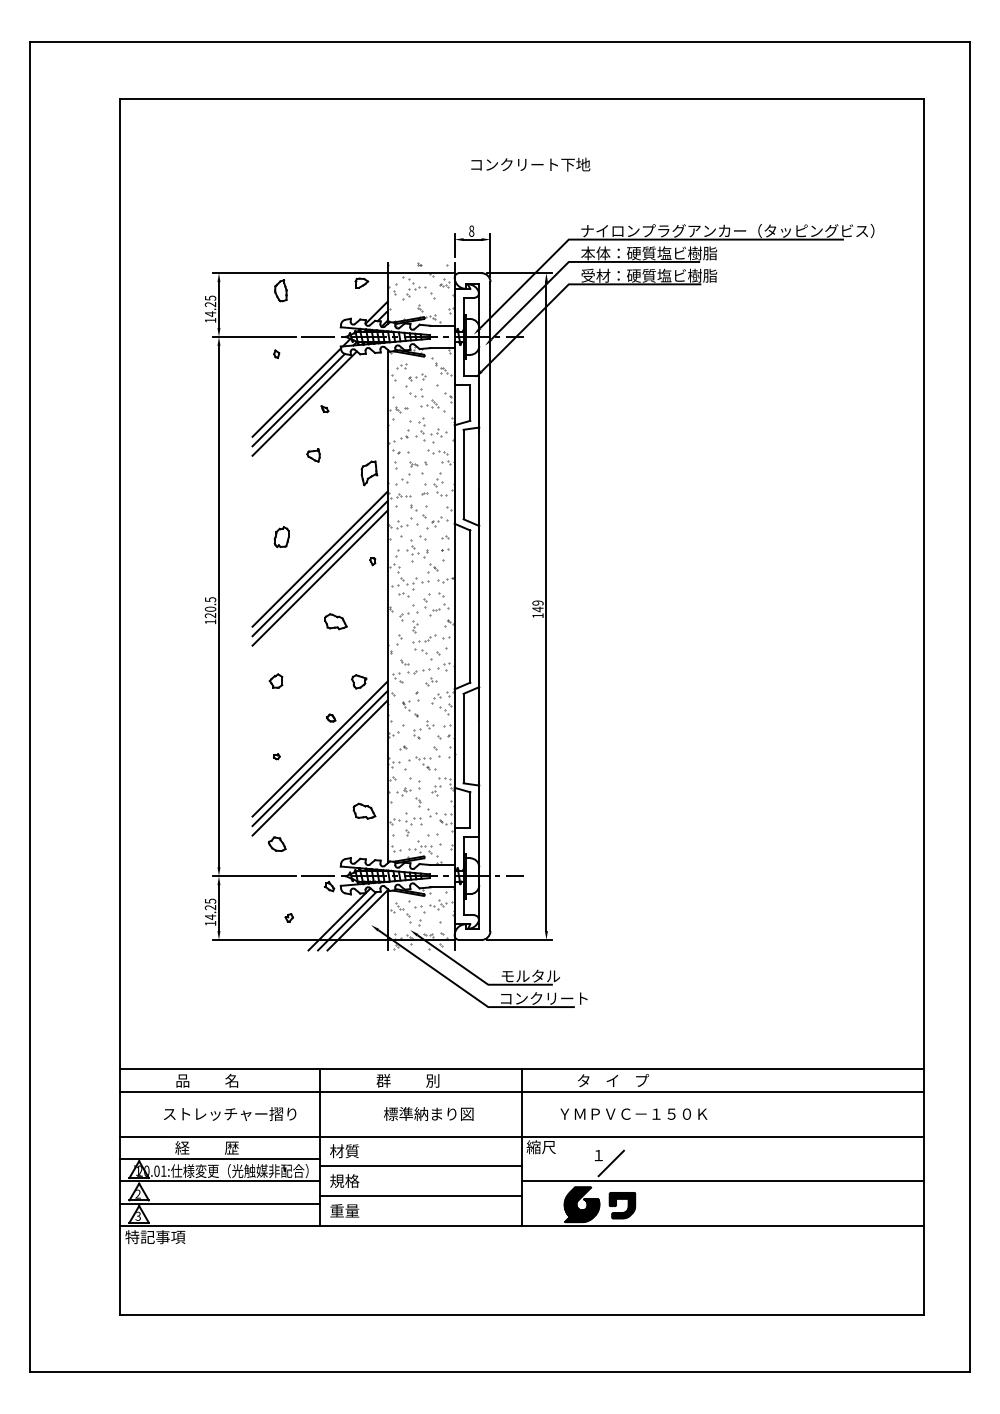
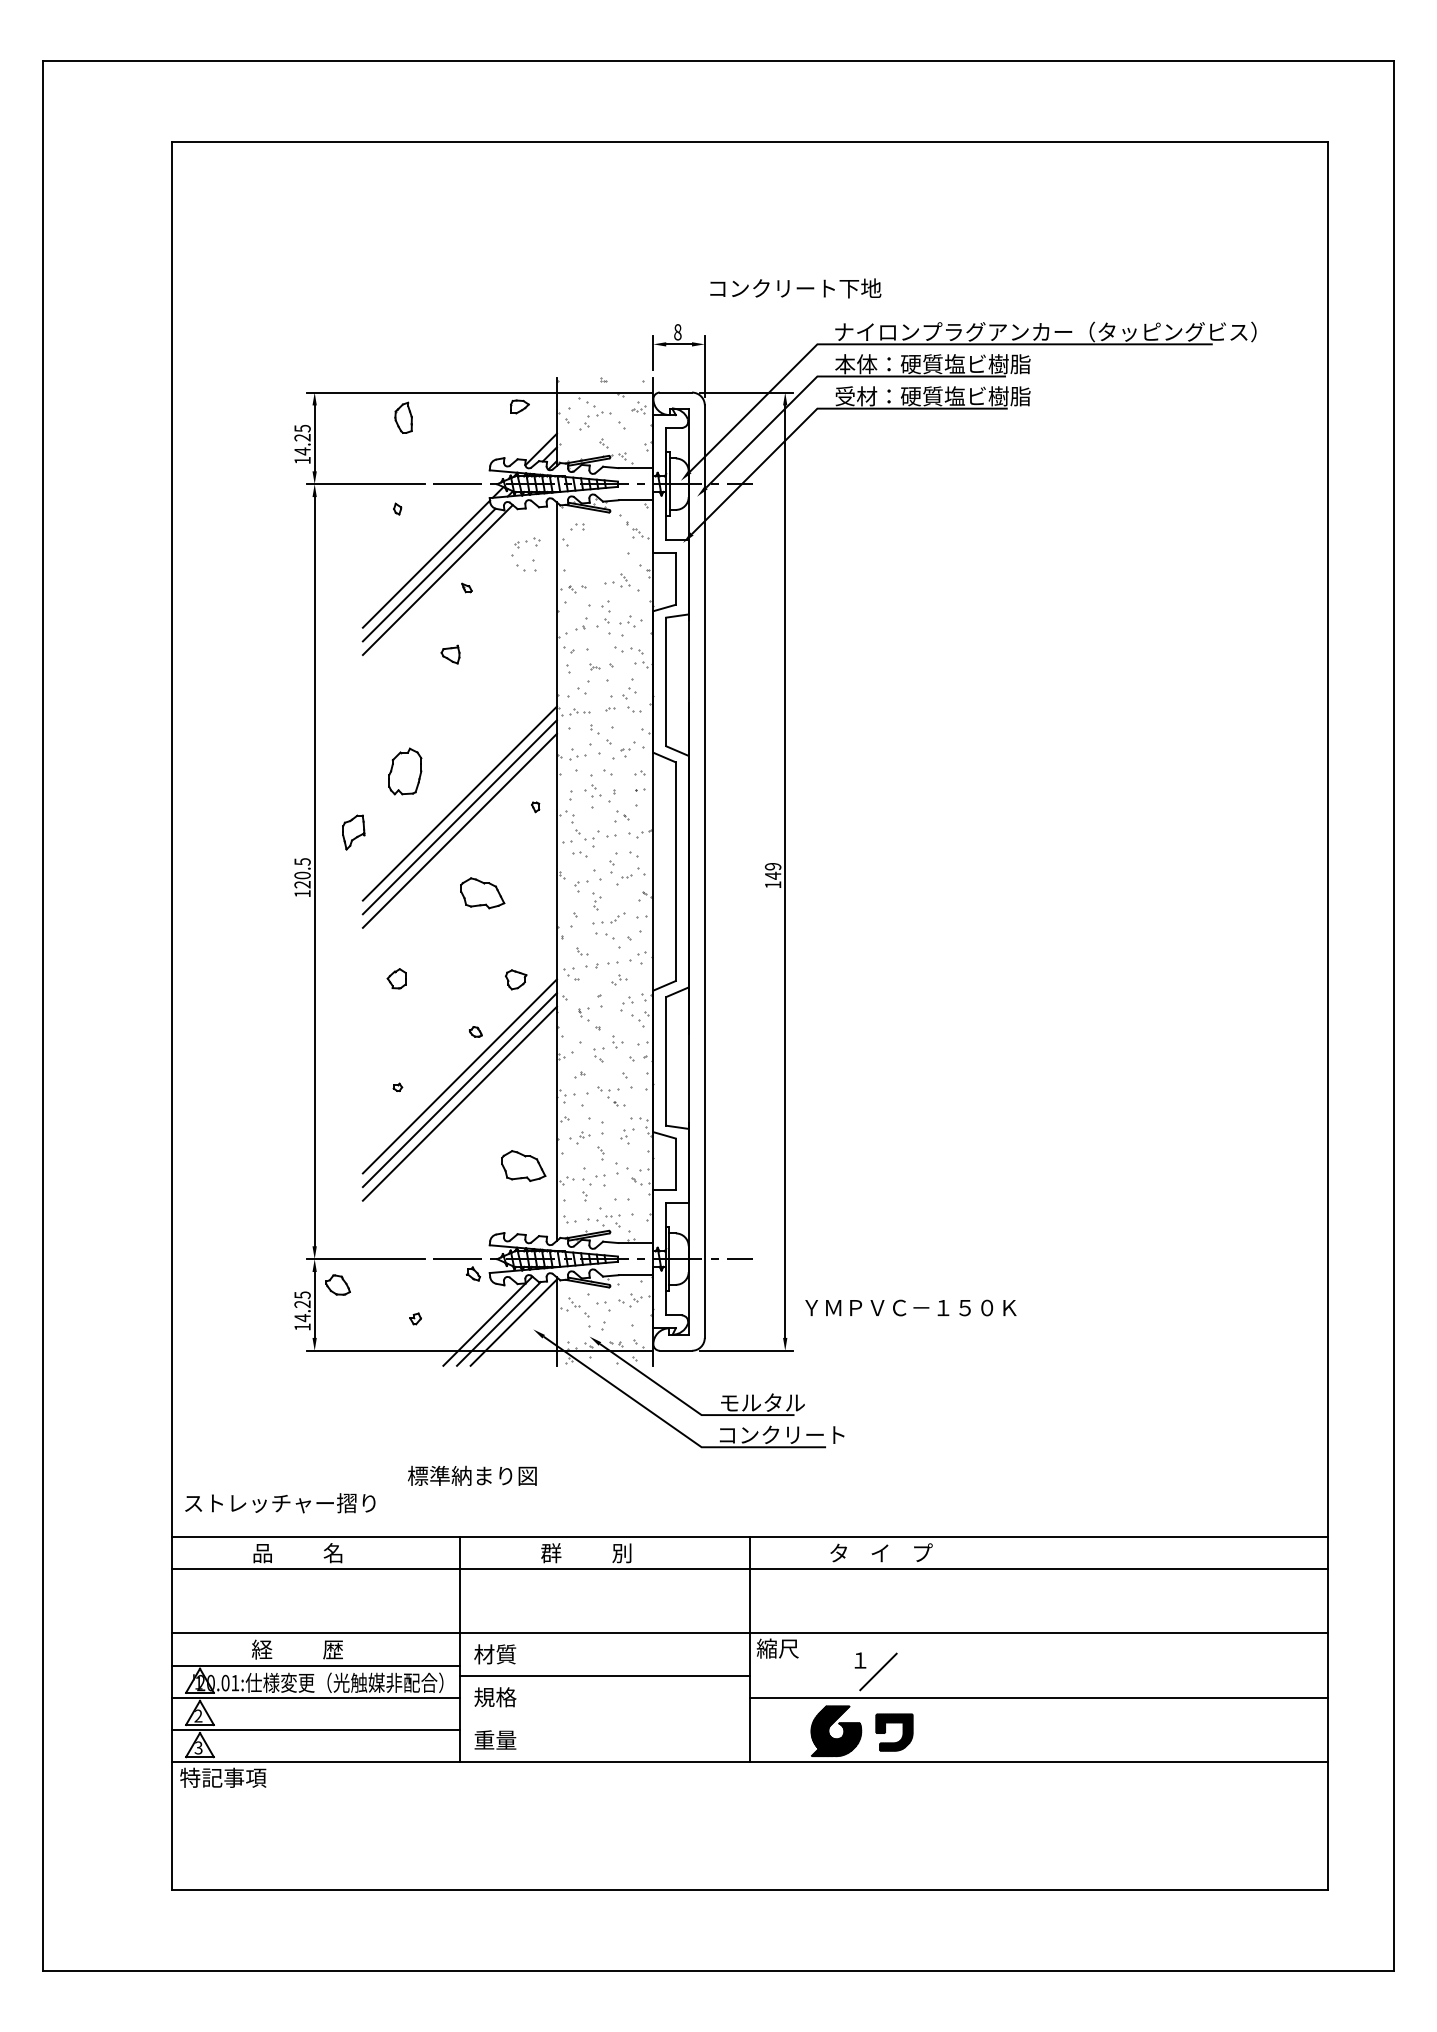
text: (530, 164) -> (795, 288), moved
part: (415, 385) -> (525, 554), moved
part: (369, 473) -> (354, 832), moved
part: (281, 537) -> (404, 772), size x1.6
part: (335, 621) -> (482, 893), size x1.4
part: (364, 810) -> (523, 1164), size x1.4
part: (277, 843) -> (338, 1284), moved
text: (230, 1113) -> (280, 1502), moved
text: (428, 1113) -> (472, 1475), moved
text: (633, 1113) -> (910, 1306), moved
line: (420, 1196) -> (604, 1719), removed

